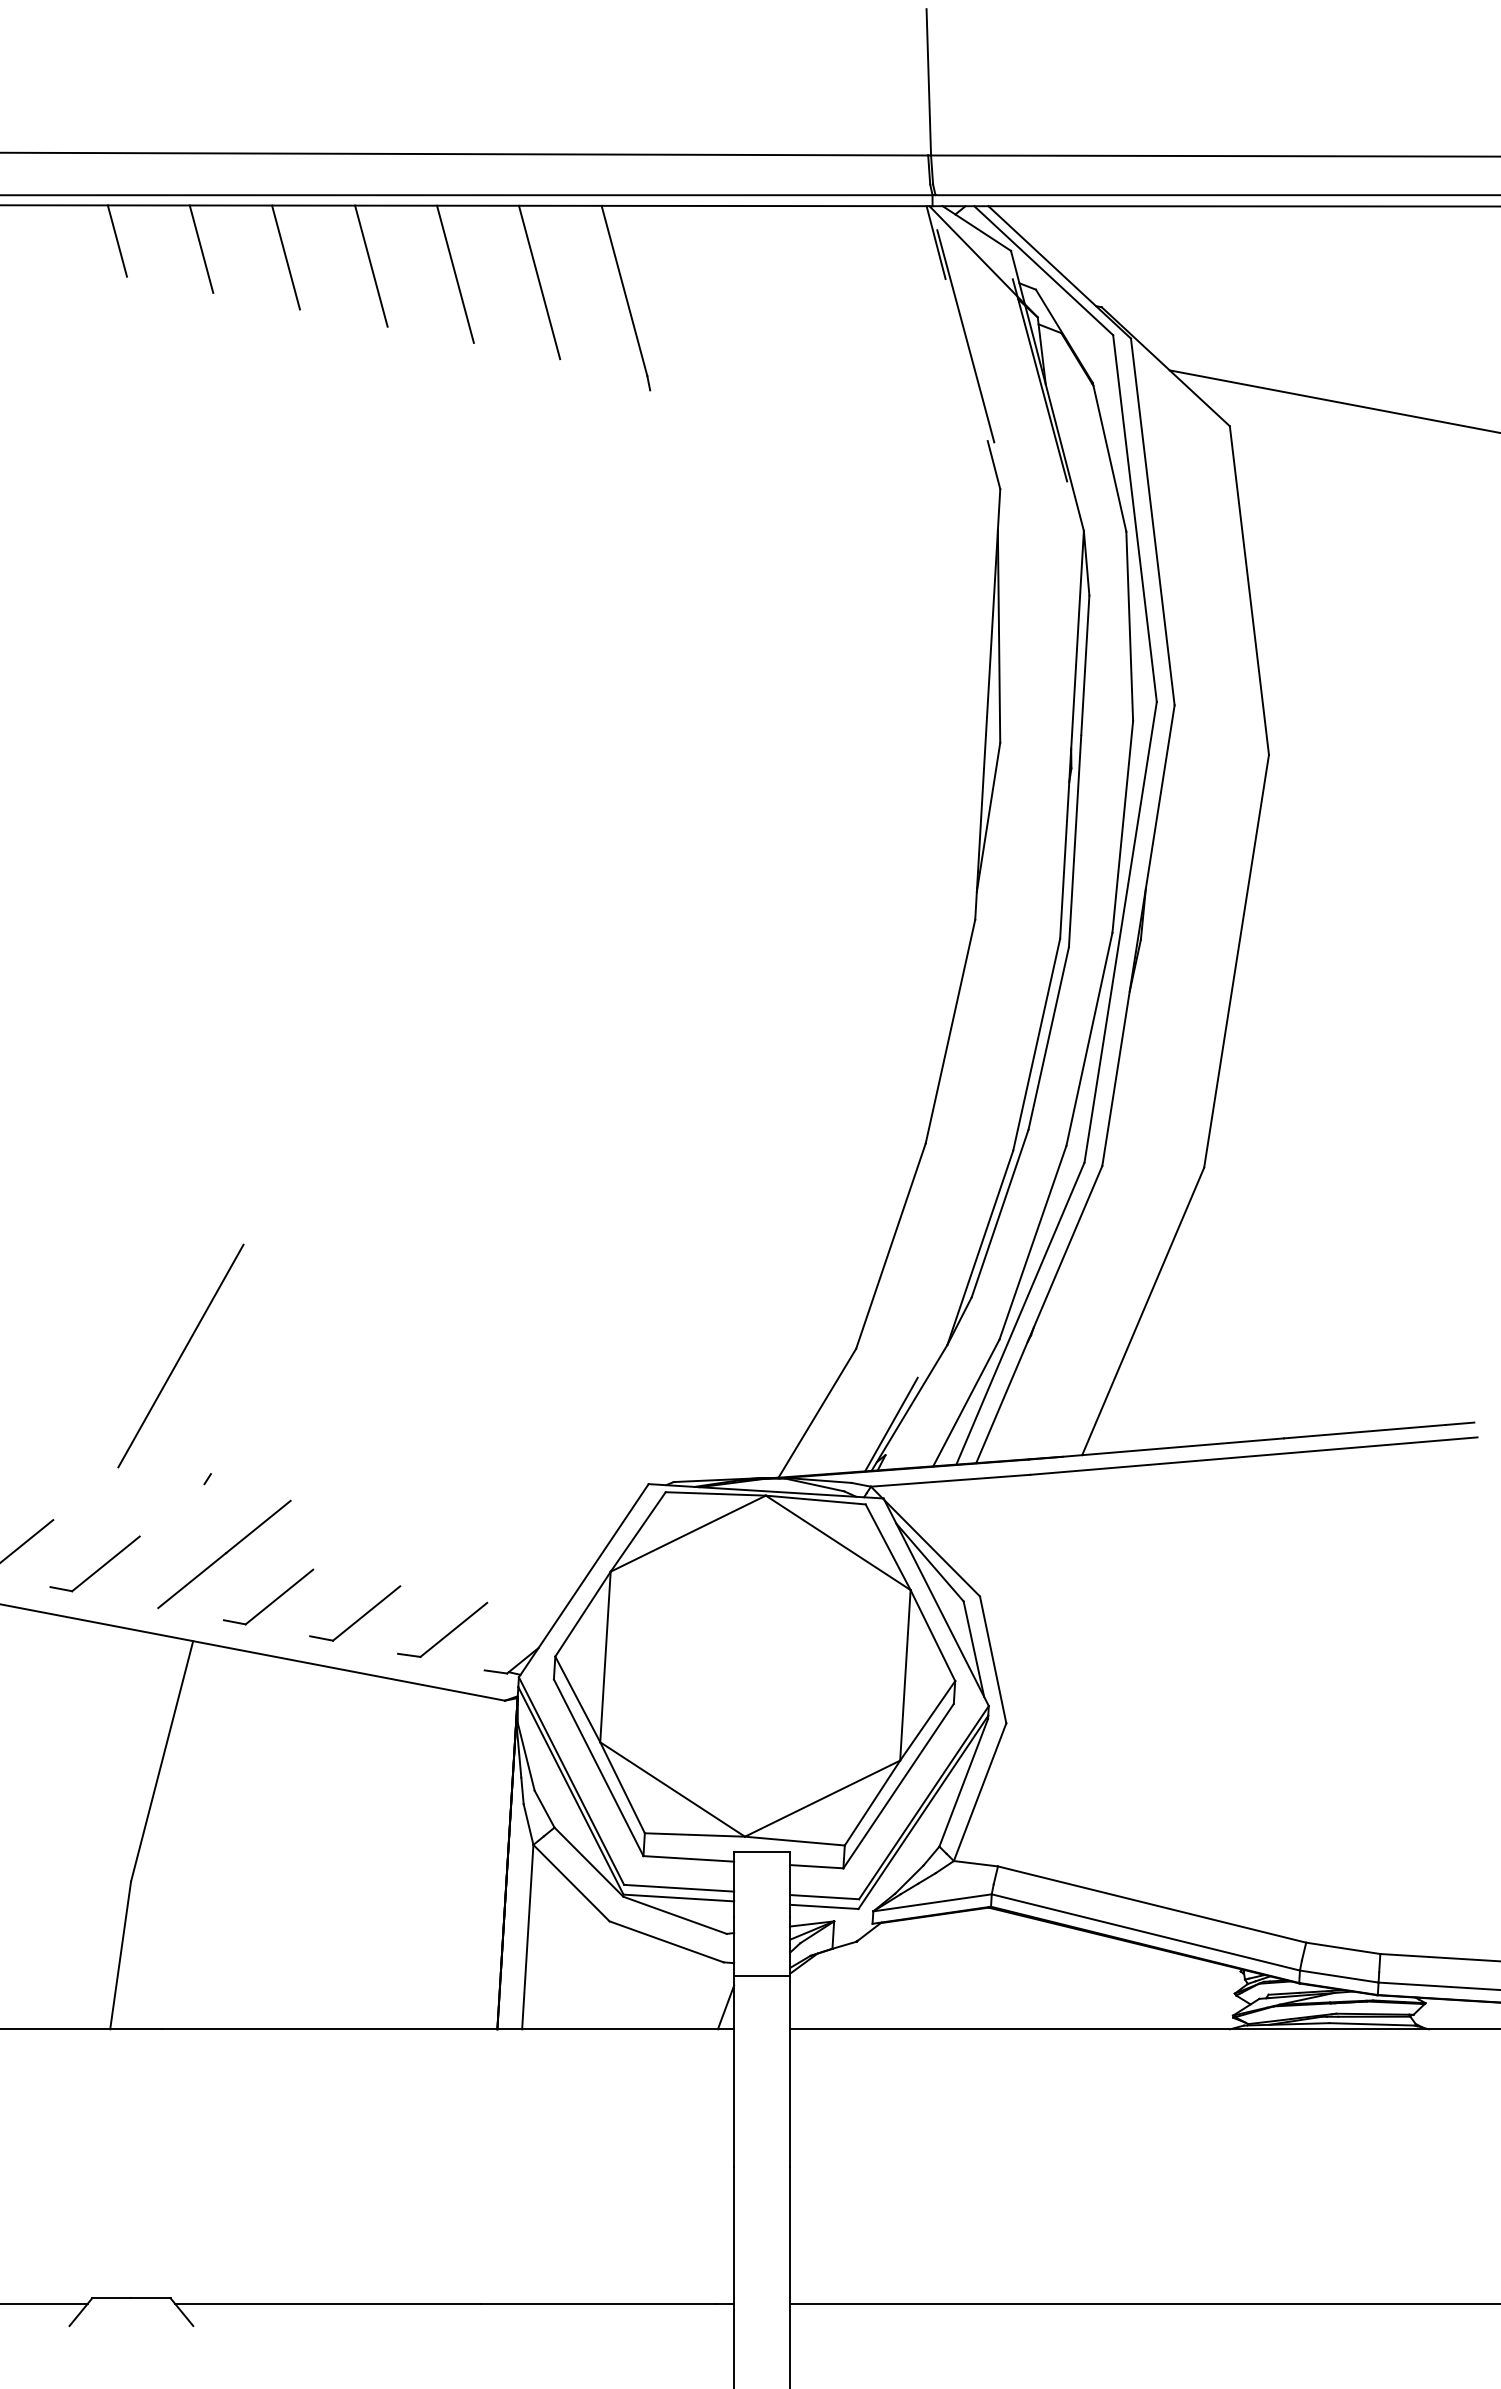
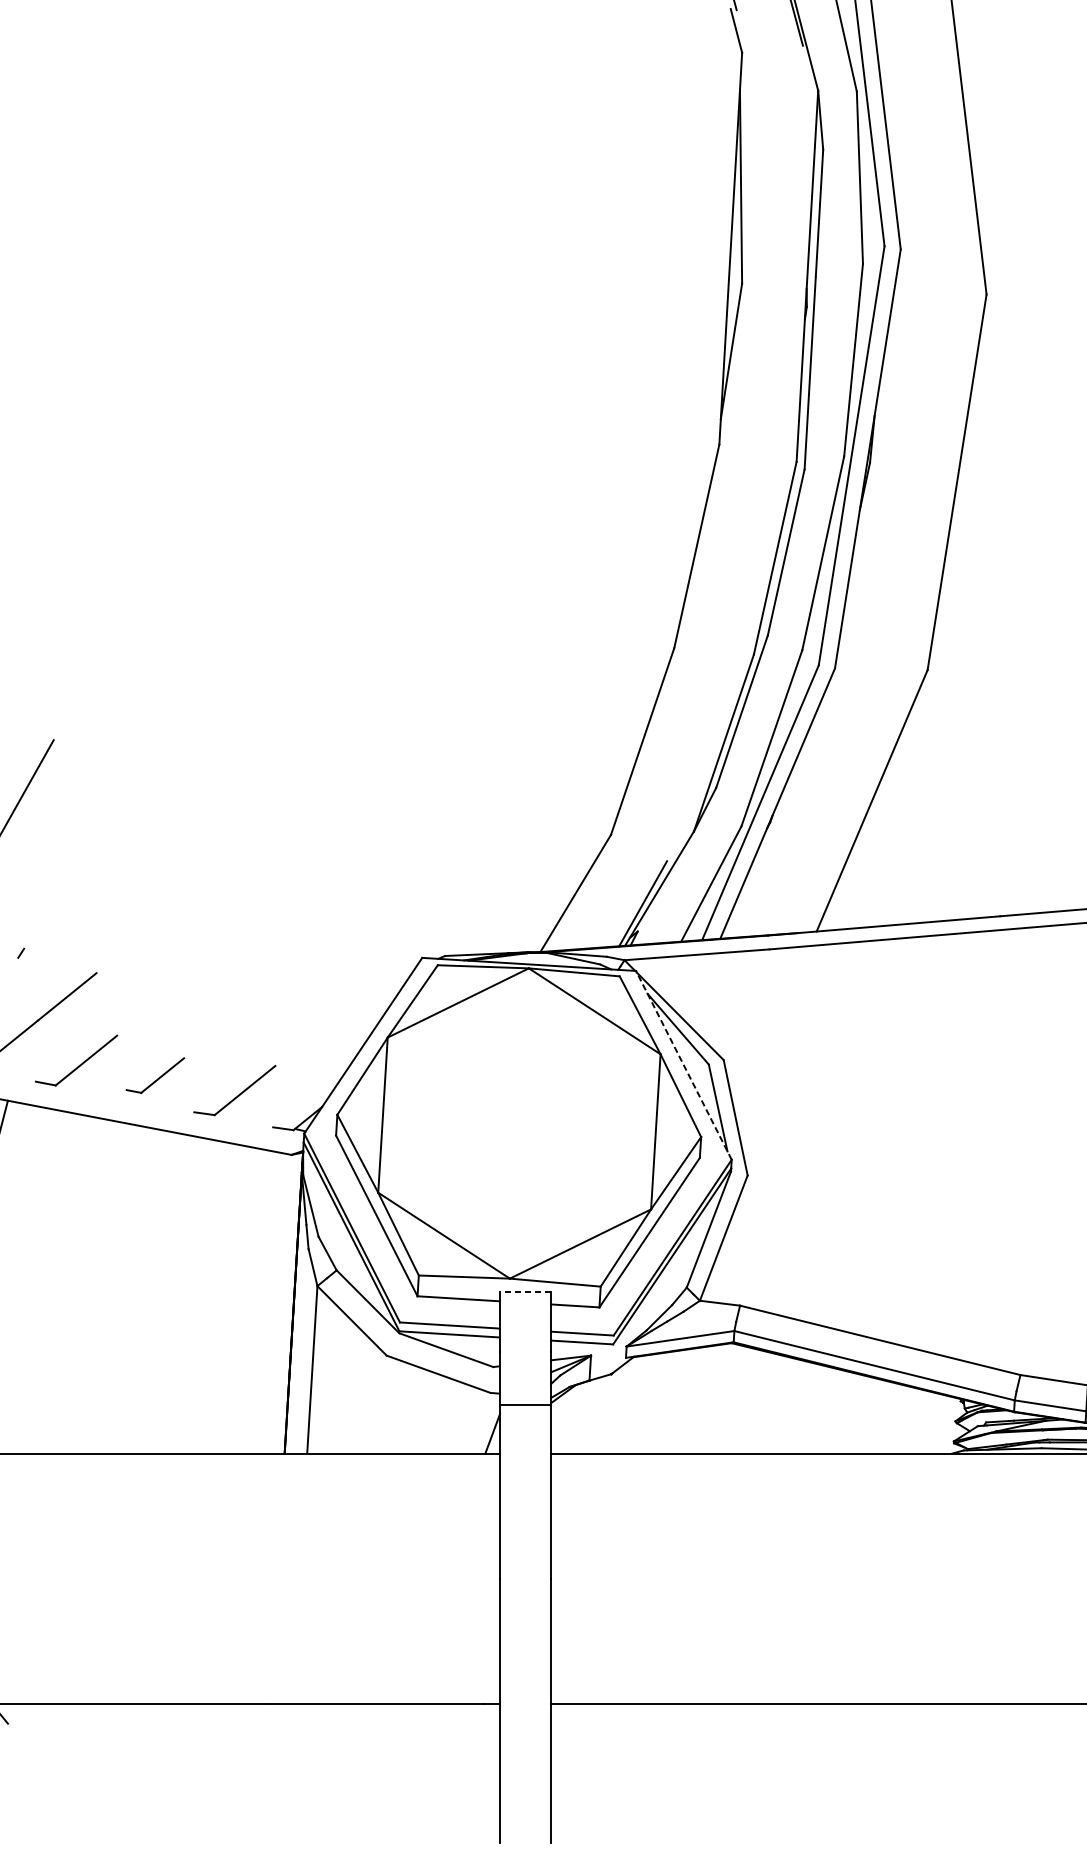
line: (935, 1601) -> (683, 1064), solid -> dashed
part: (355, 1613) -> (155, 1075), size x0.7
line: (761, 1851) -> (524, 1292), solid -> dashed

